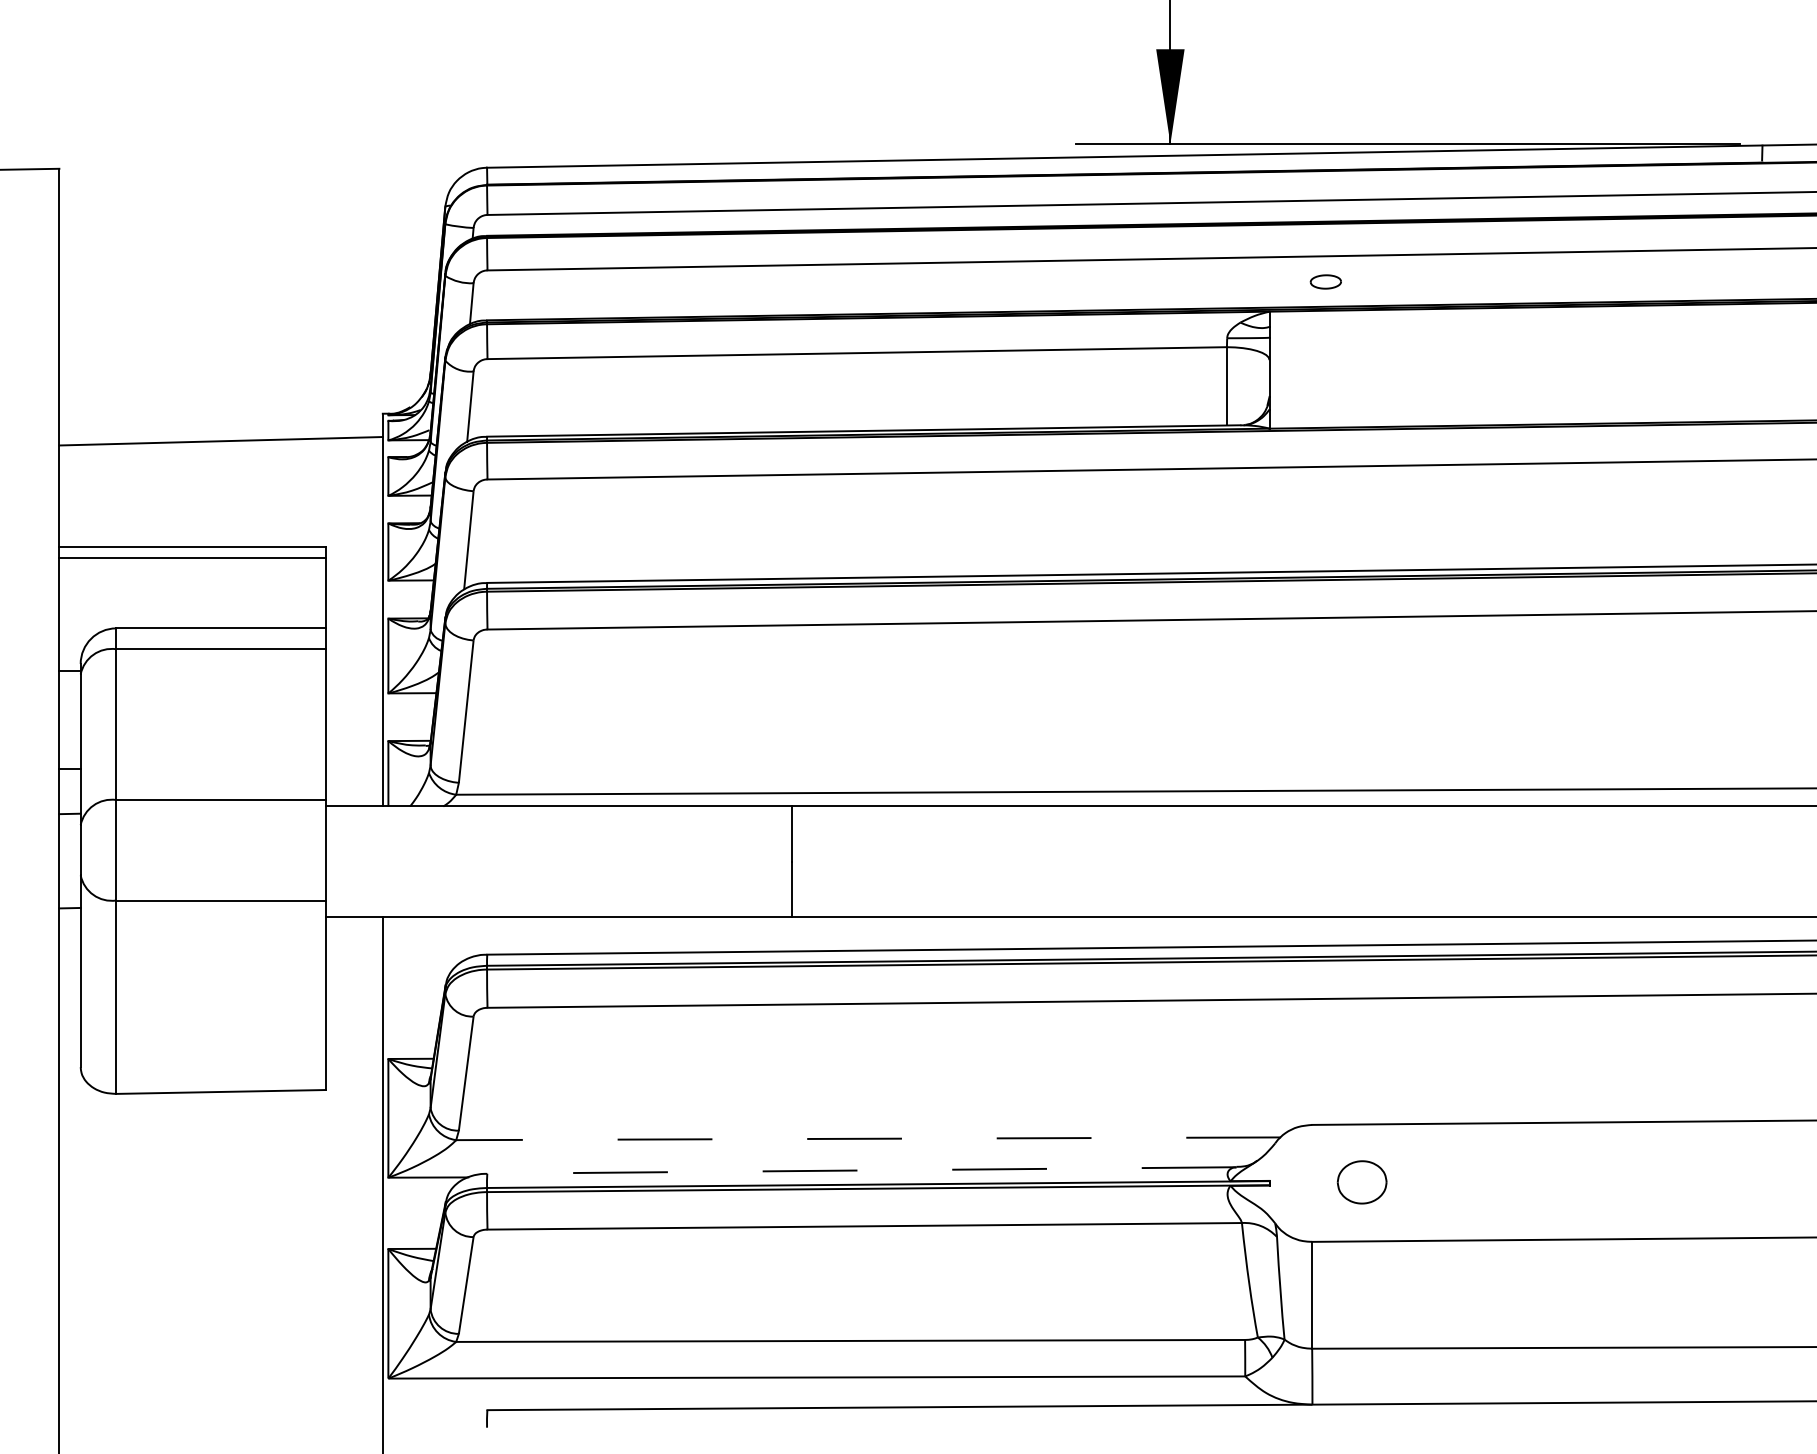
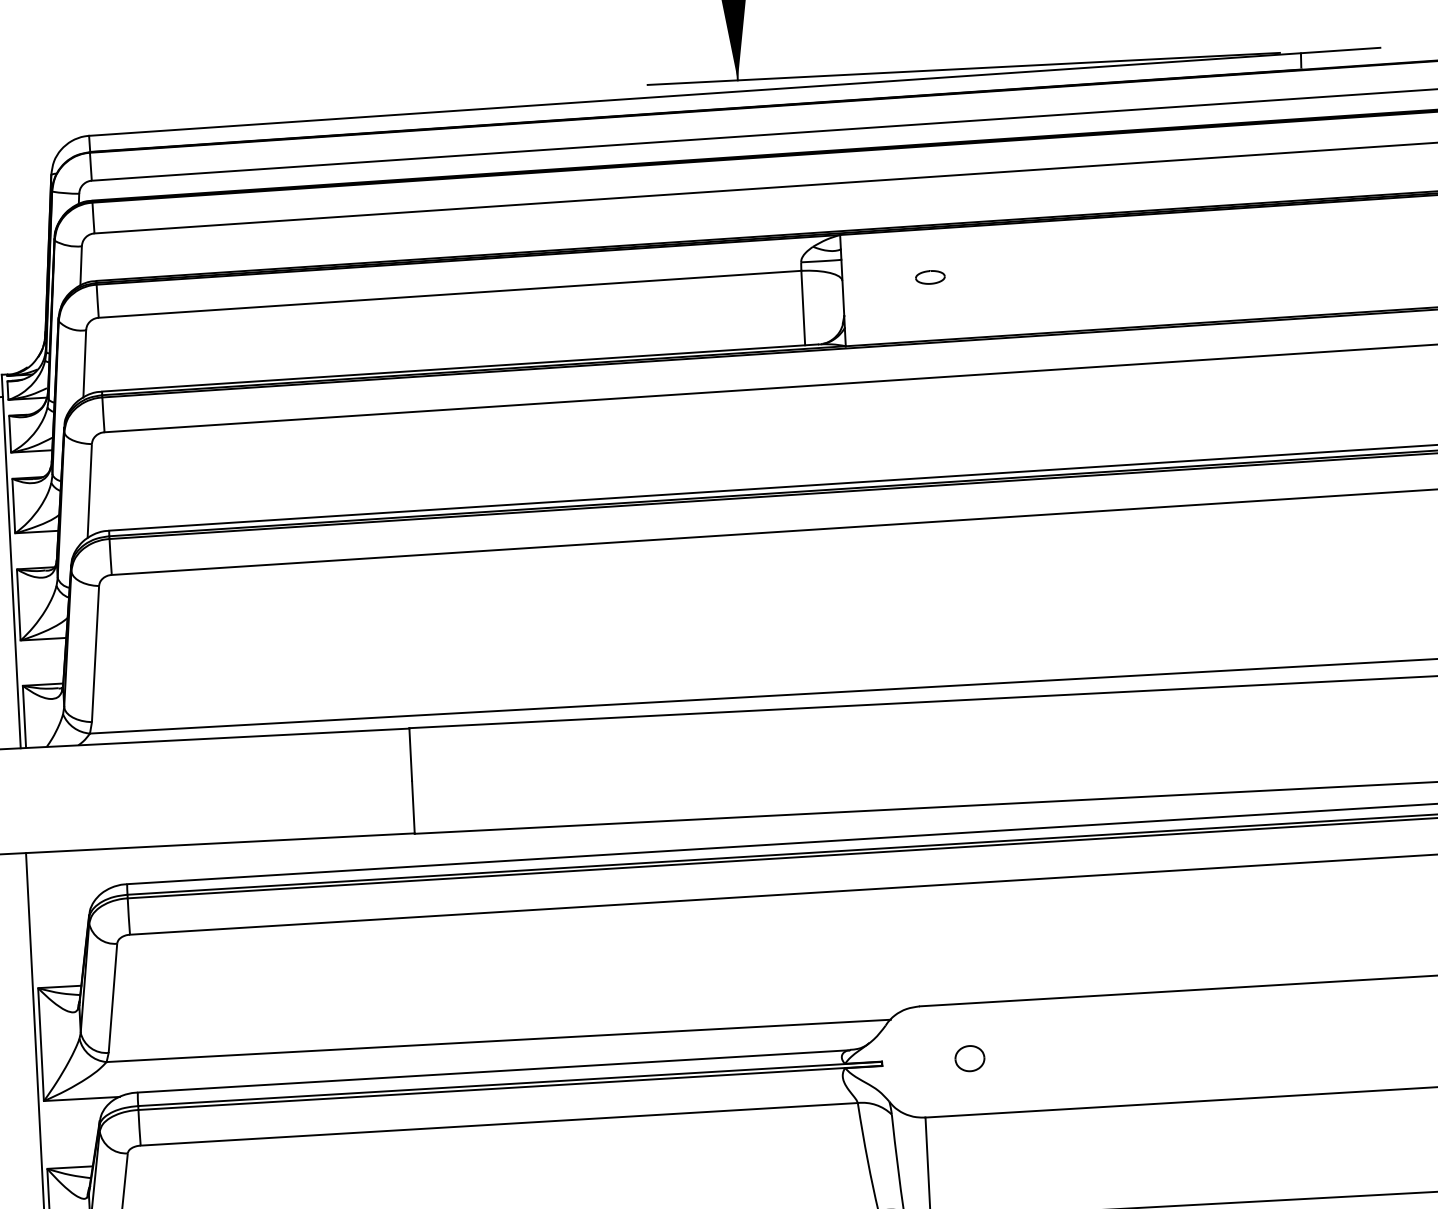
part: (1325, 281) -> (929, 277), moved
line: (868, 1138) -> (498, 1040), dashed -> solid
line: (861, 1170) -> (493, 1071), dashed -> solid
part: (1361, 1182) -> (969, 1058), size x0.62

